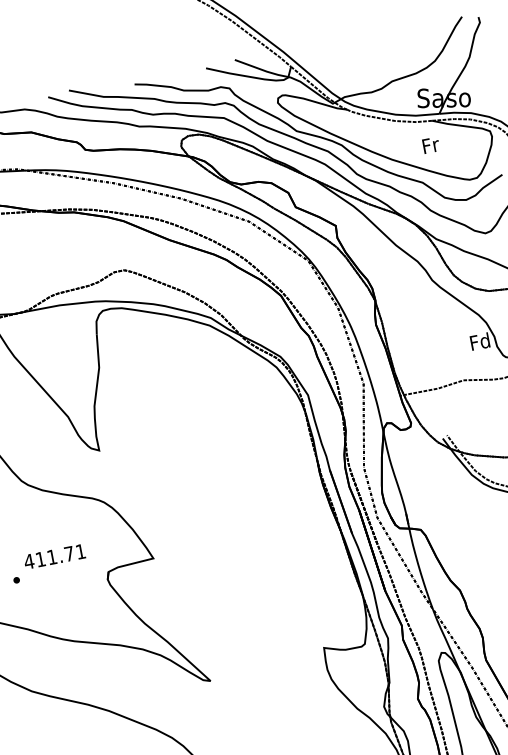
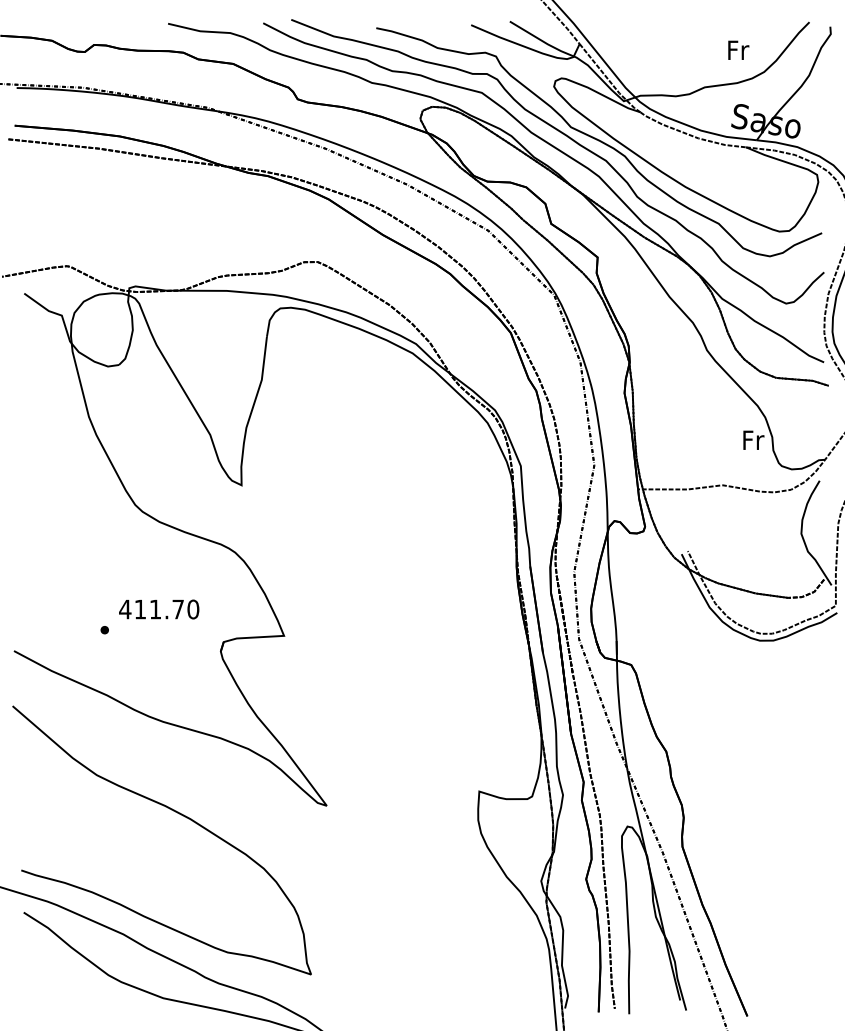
text: (430, 144) -> (738, 49), moved
text: (479, 341) -> (752, 439), Fd -> Fr
text: (80, 551) -> (193, 609), 411.71 -> 411.70

